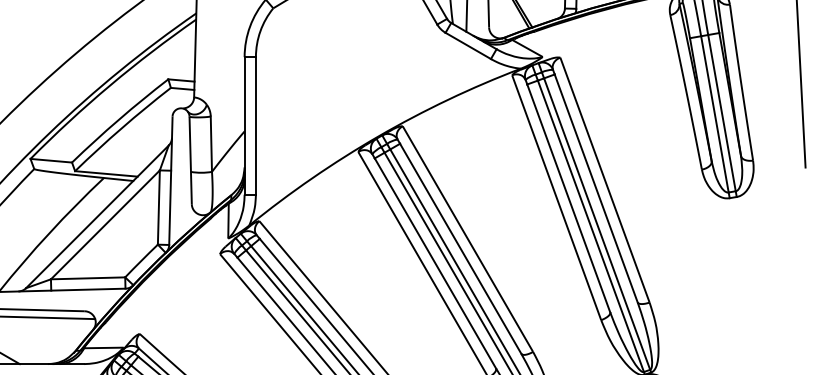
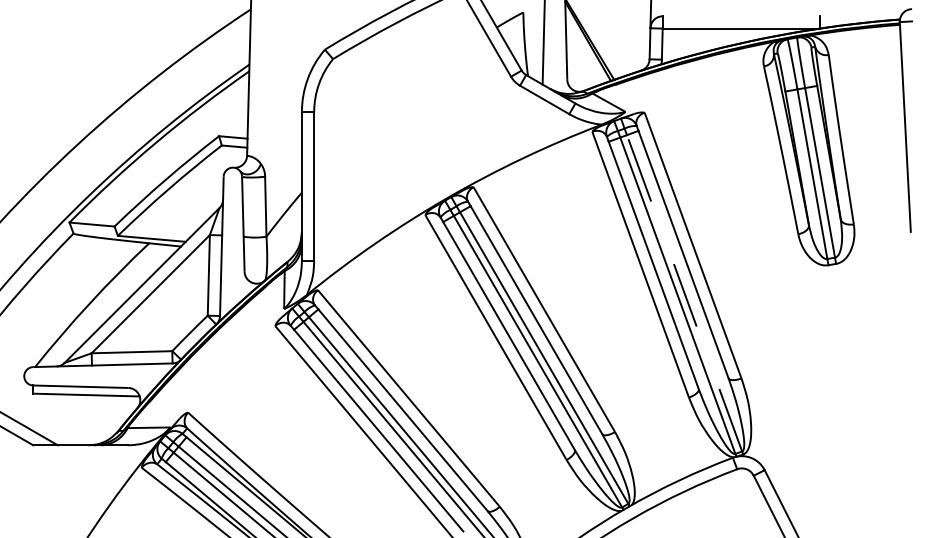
line: (597, 223) -> (684, 292), solid -> dashed

